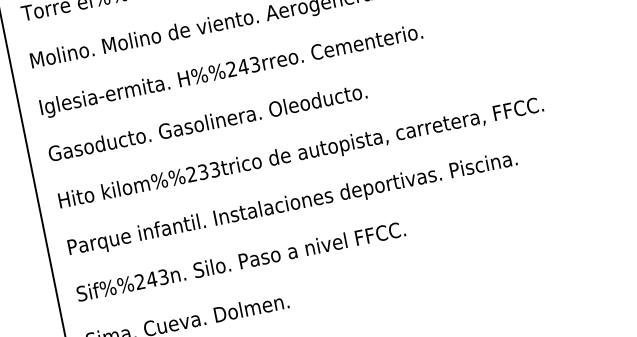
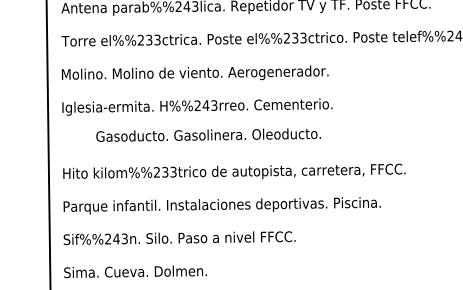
text: (207, 121) -> (208, 134), moved

